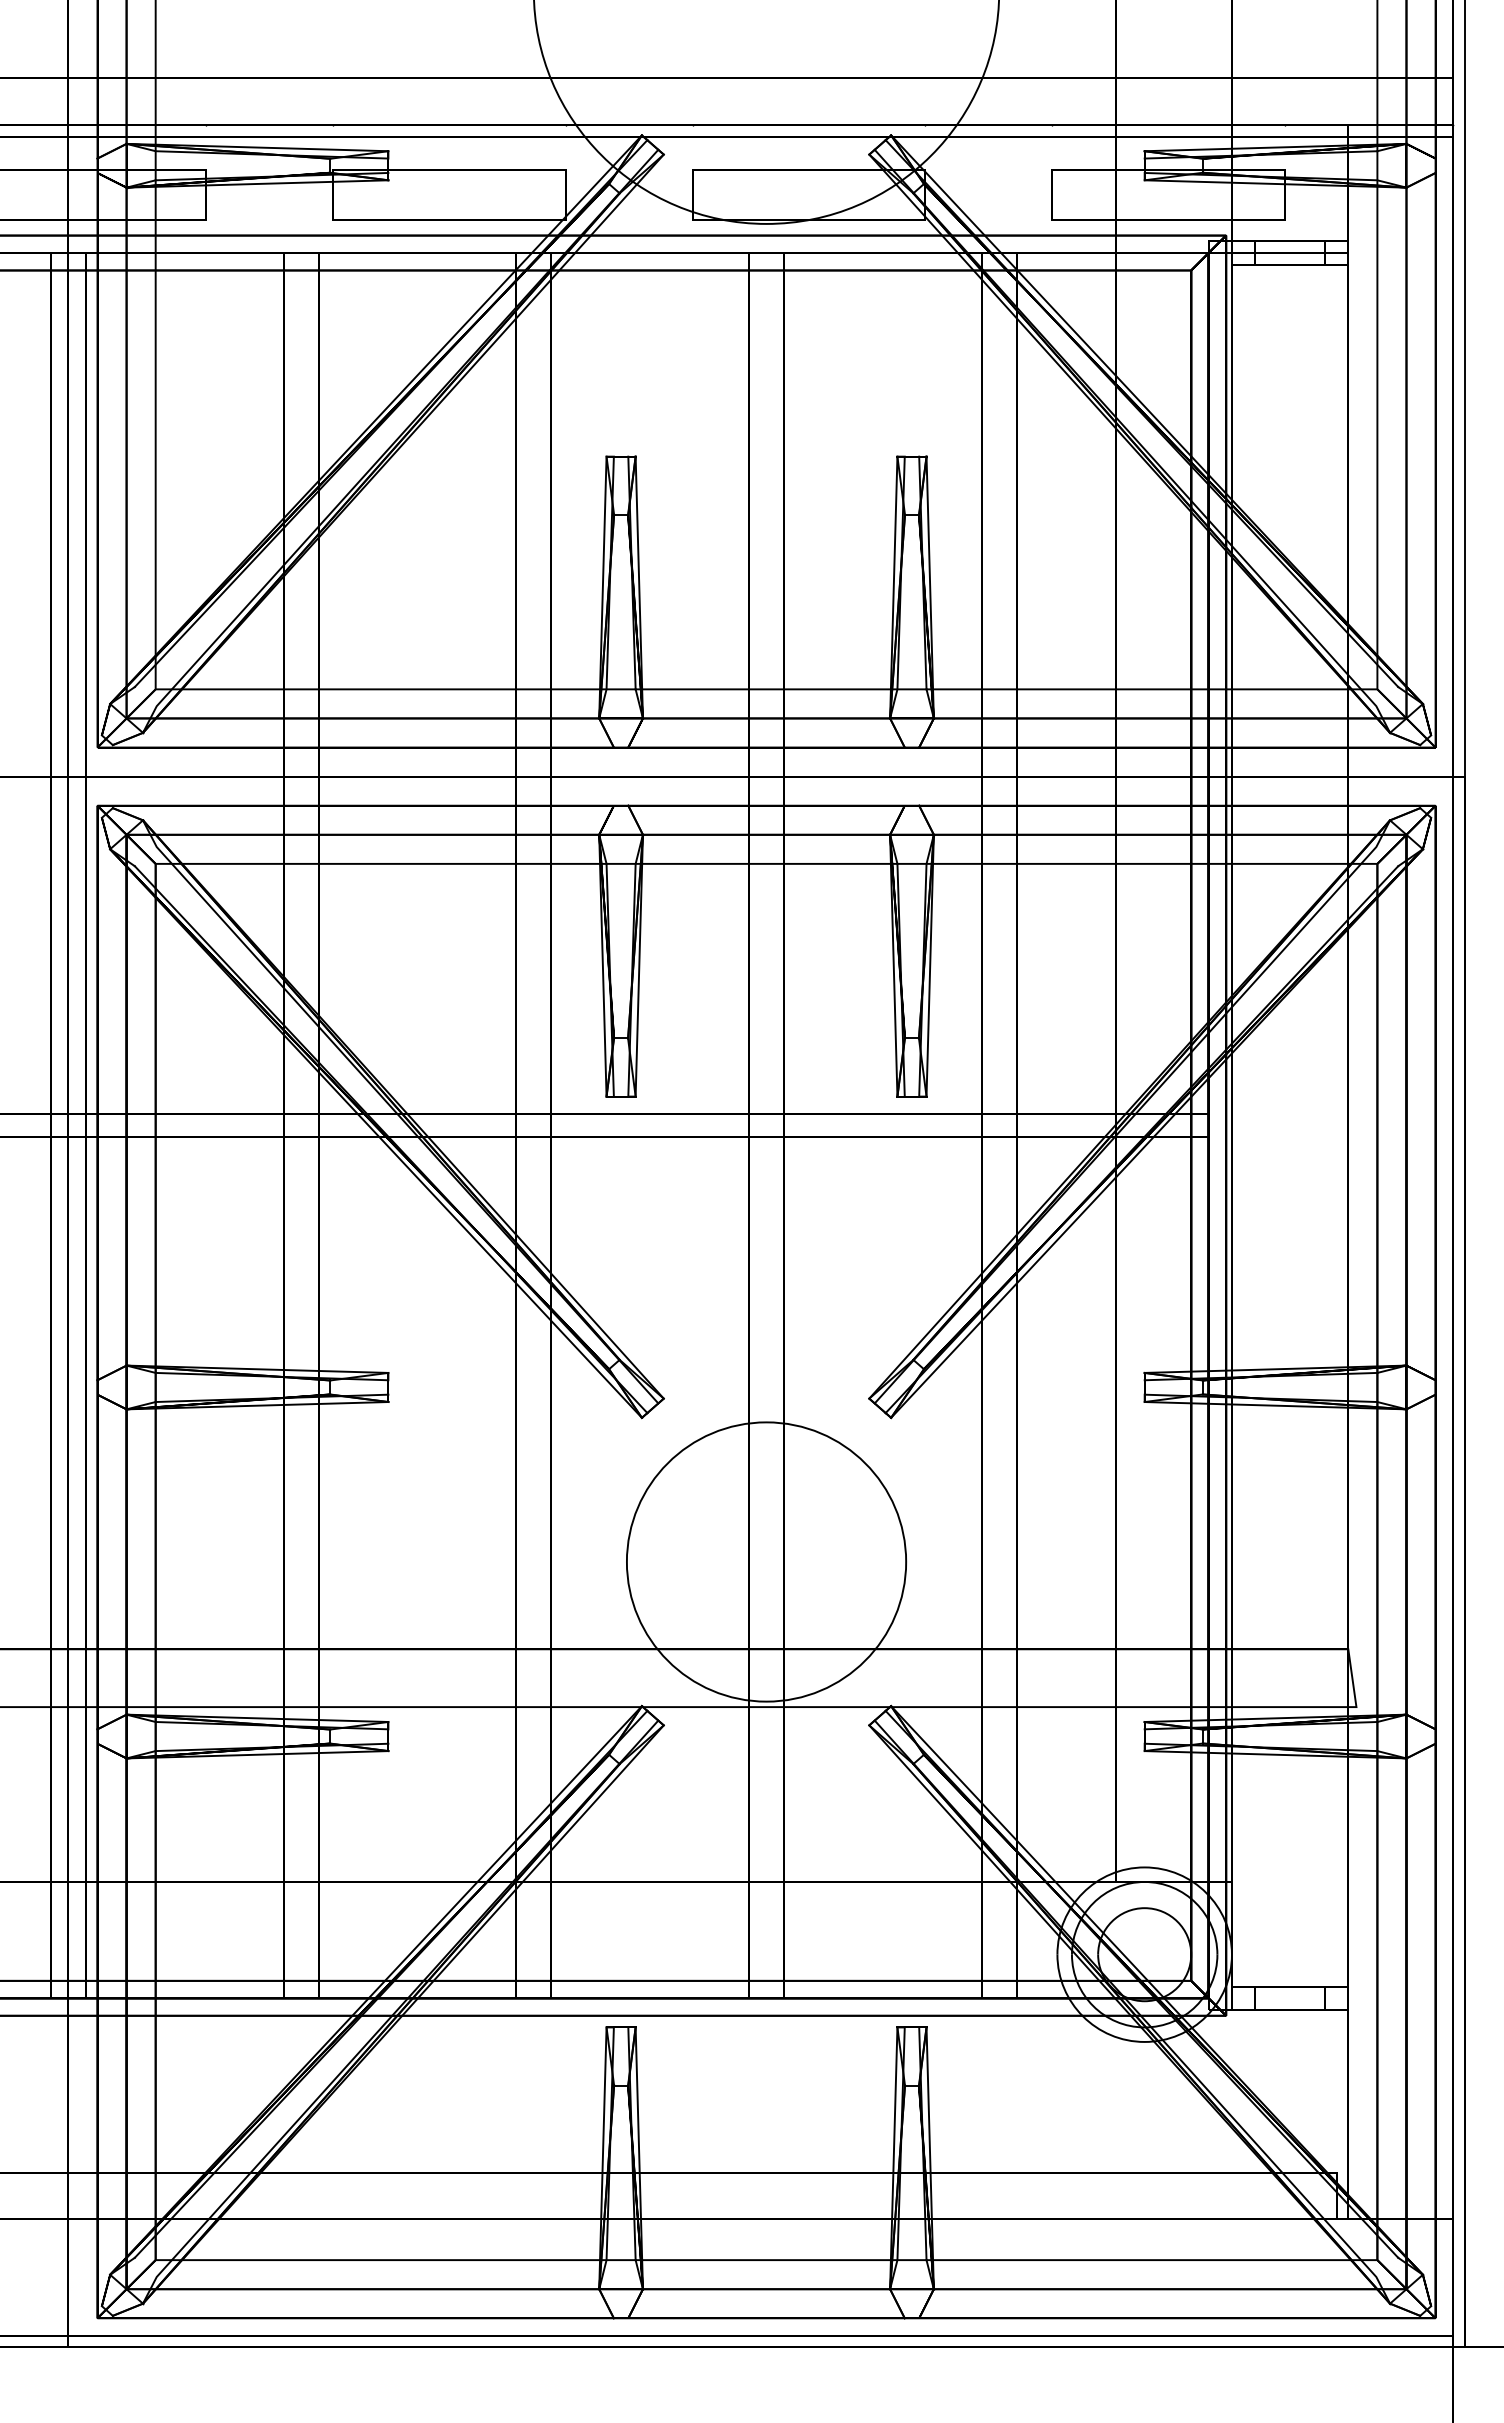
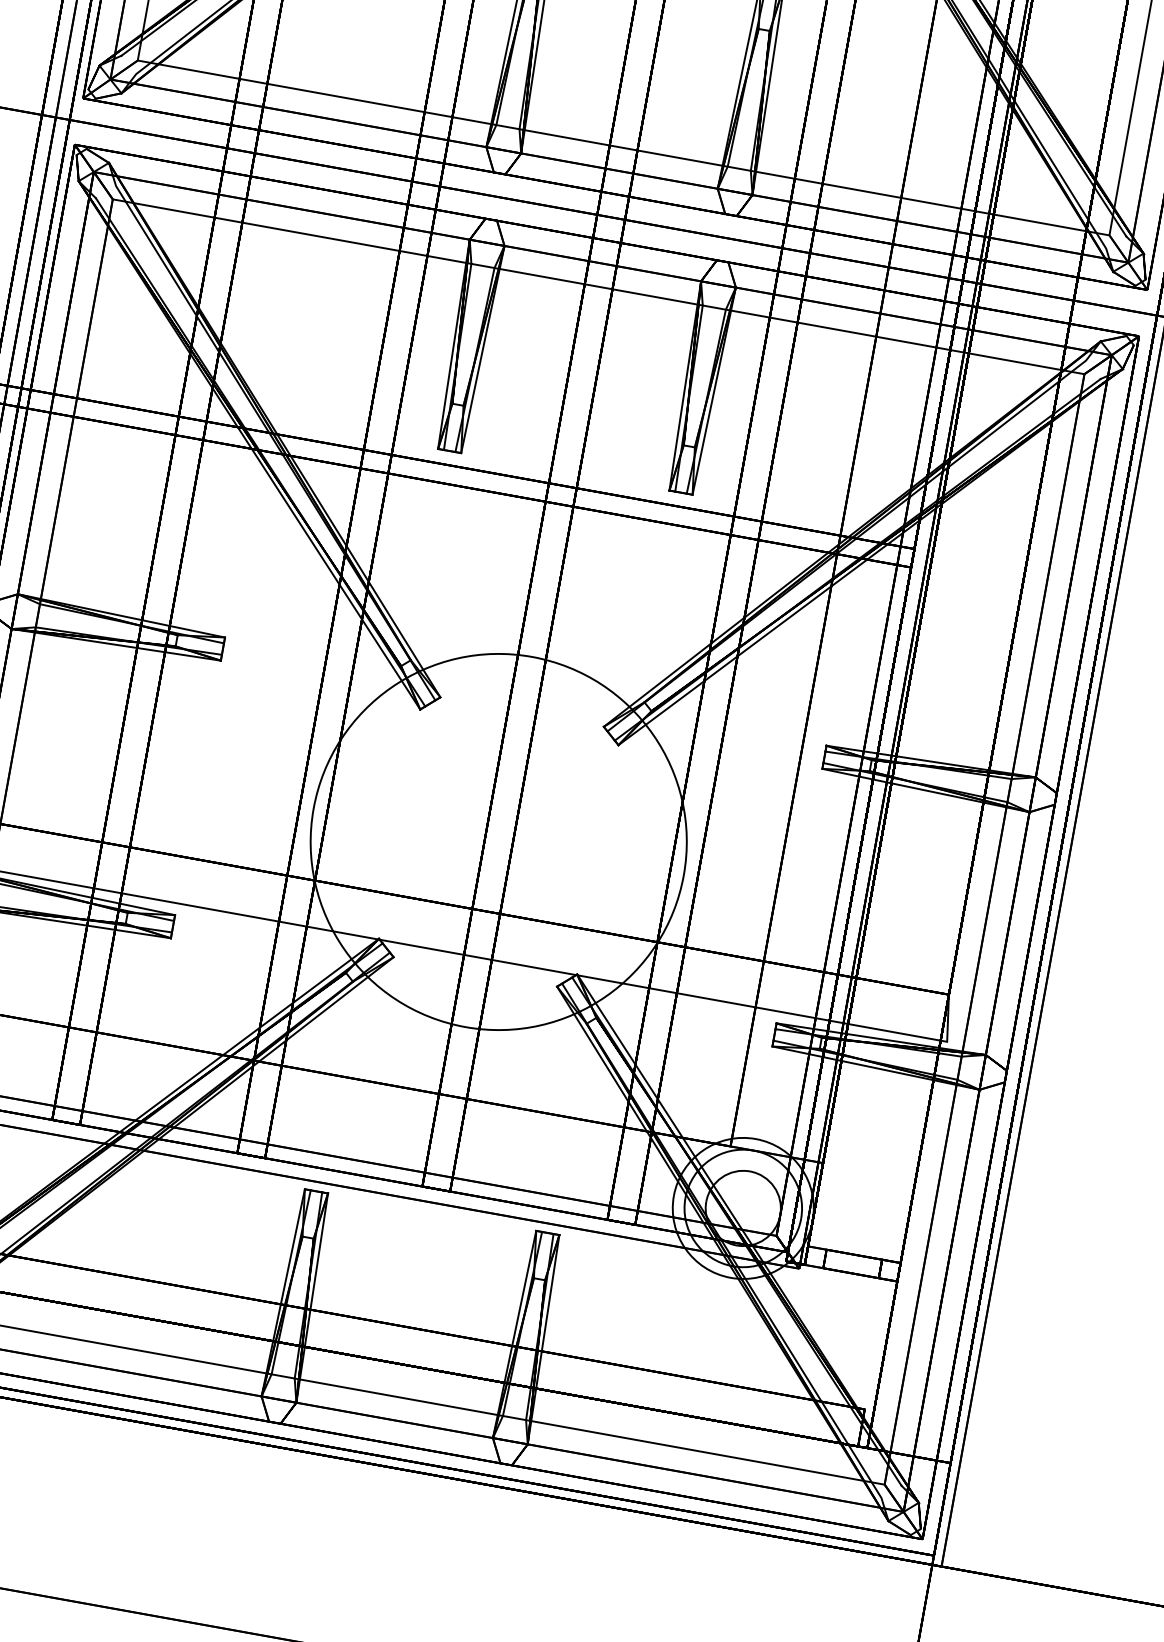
circle: (766, 1561) -> (498, 841), size x1.67

